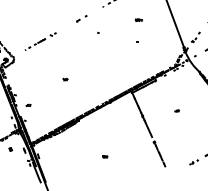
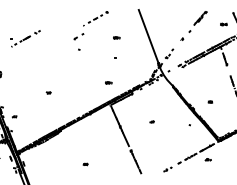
part: (81, 18) -> (78, 36), moved
part: (40, 41) -> (25, 38), moved
part: (129, 68) -> (108, 82), added

